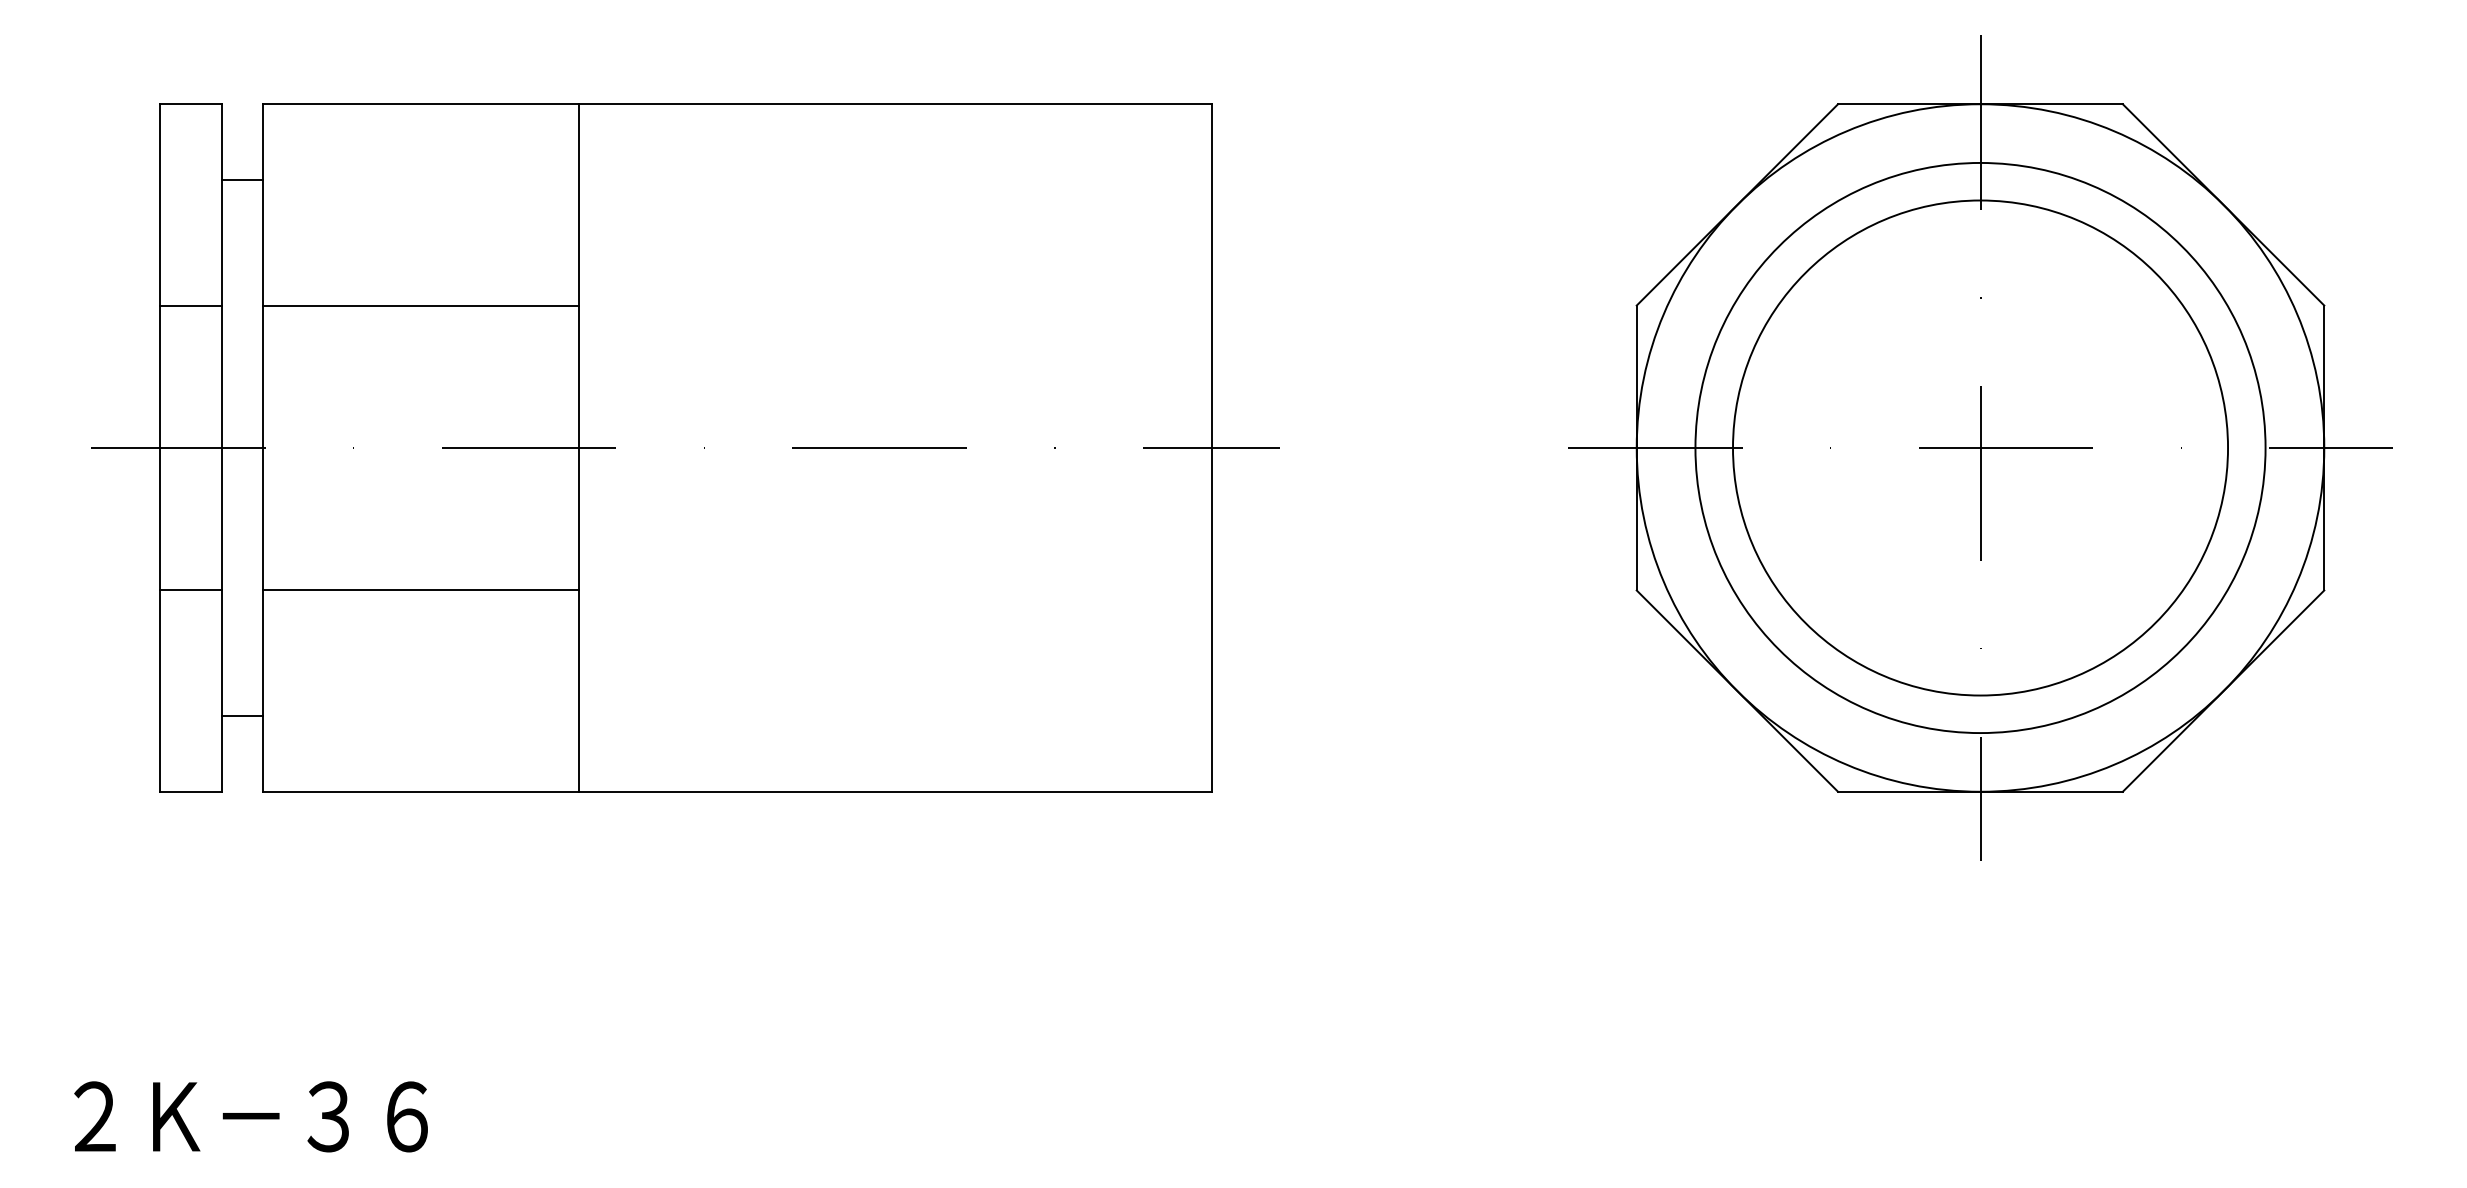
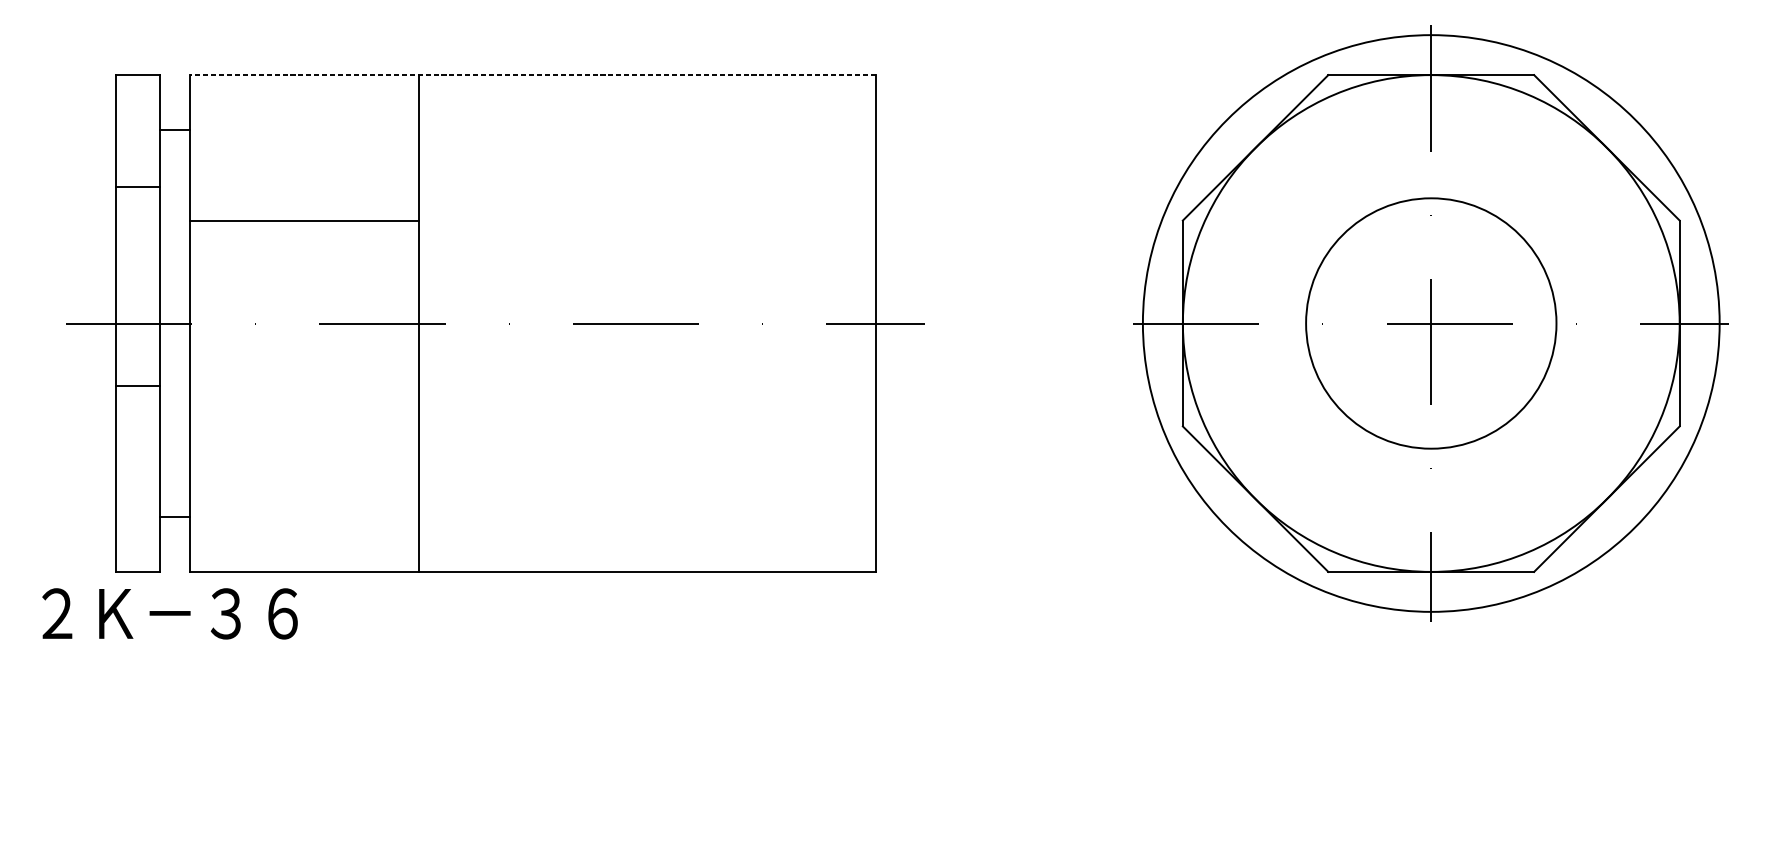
line: (736, 104) -> (532, 75), solid -> dashed
line: (190, 305) -> (137, 187), moved
circle: (1980, 447) -> (1431, 323), size x0.7
circle: (1980, 447) -> (1431, 323), size x1.4
line: (190, 590) -> (137, 386), moved
line: (420, 590) -> (304, 426), removed
text: (250, 1116) -> (169, 613), moved

